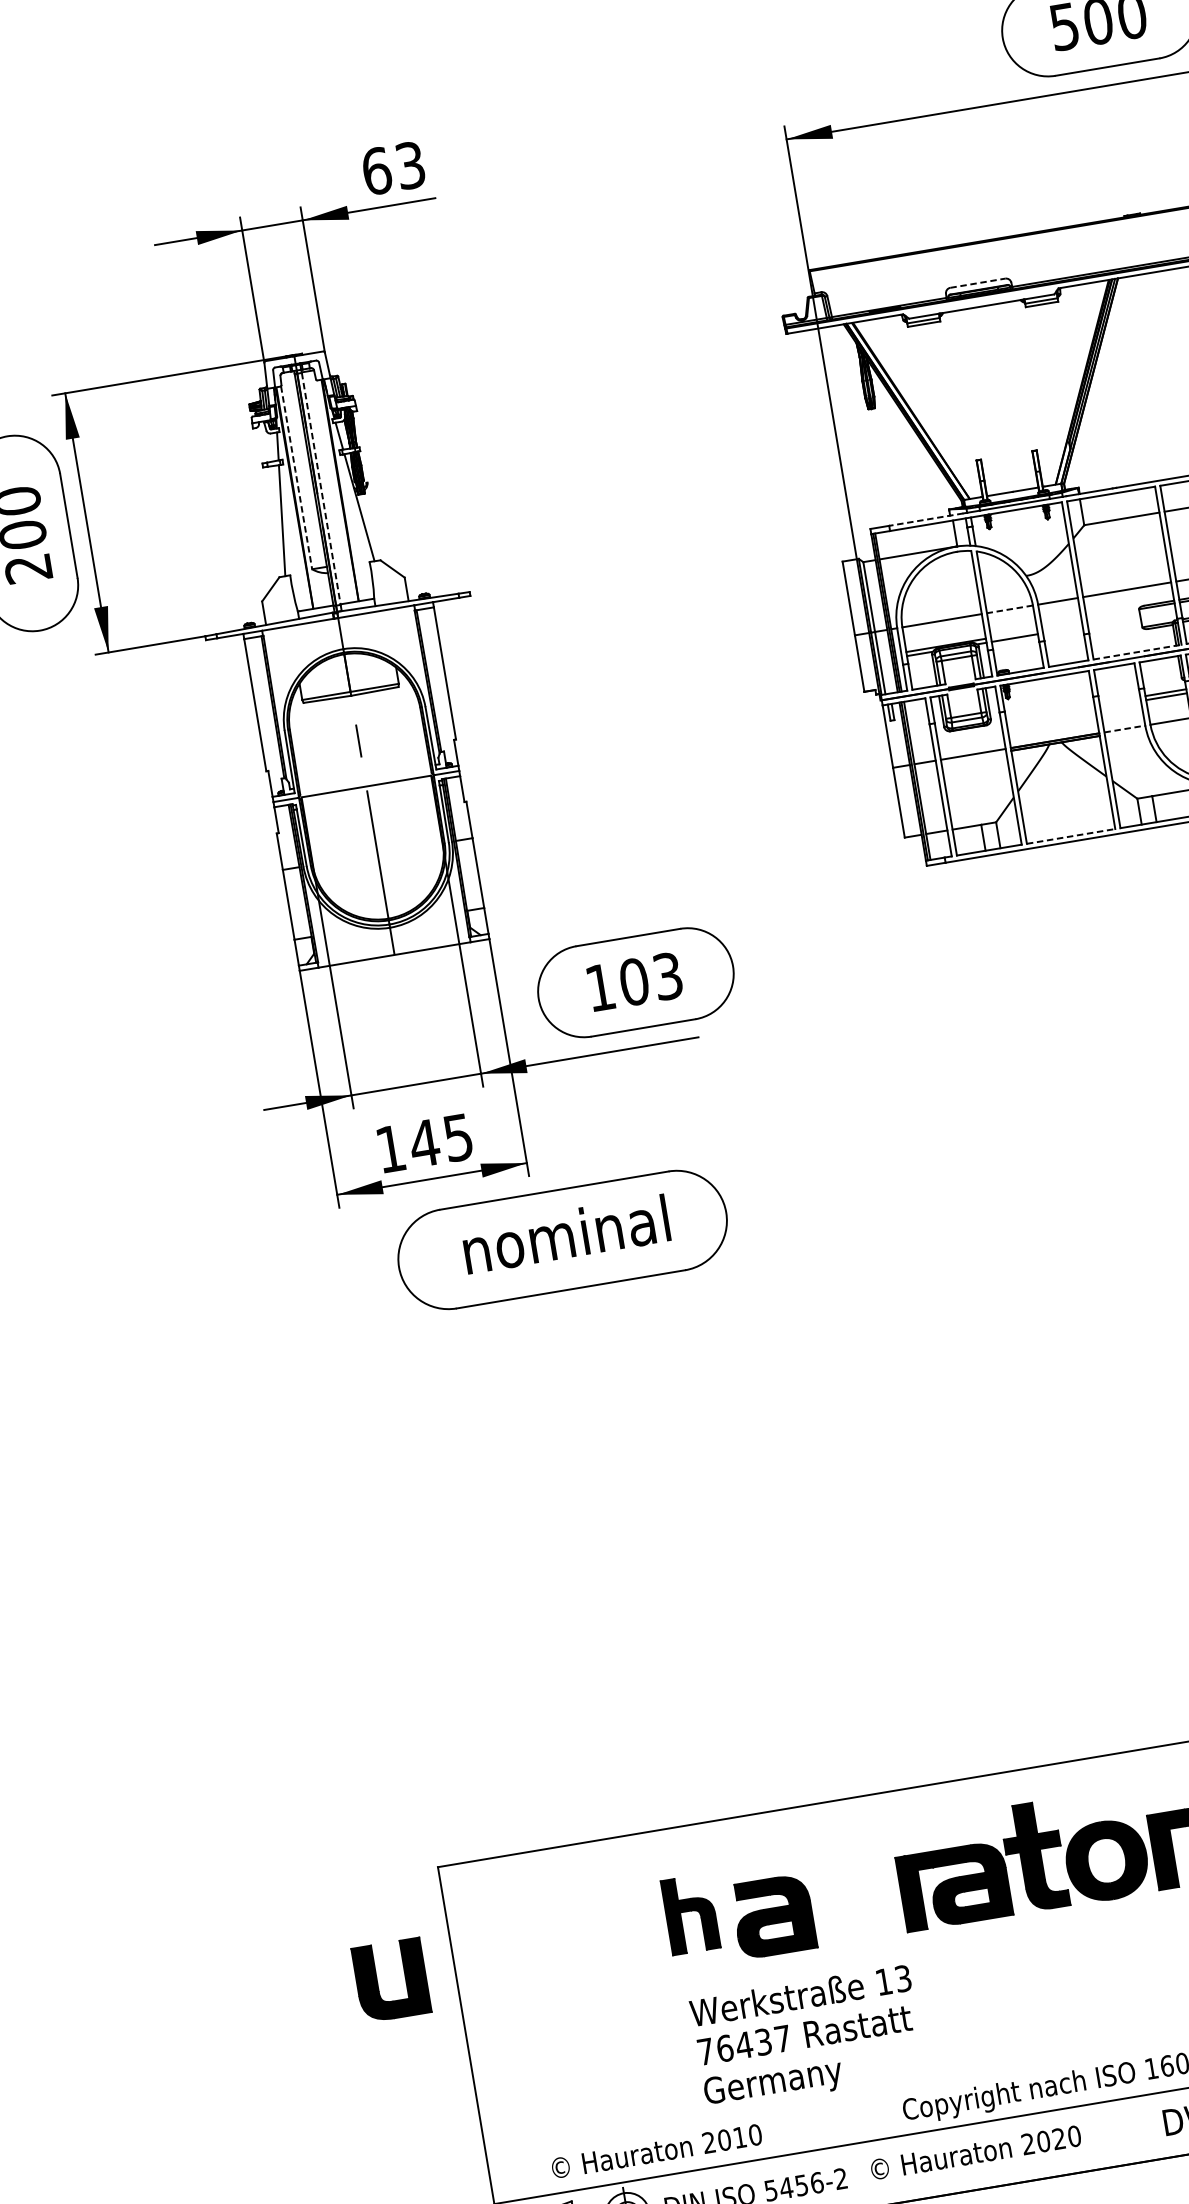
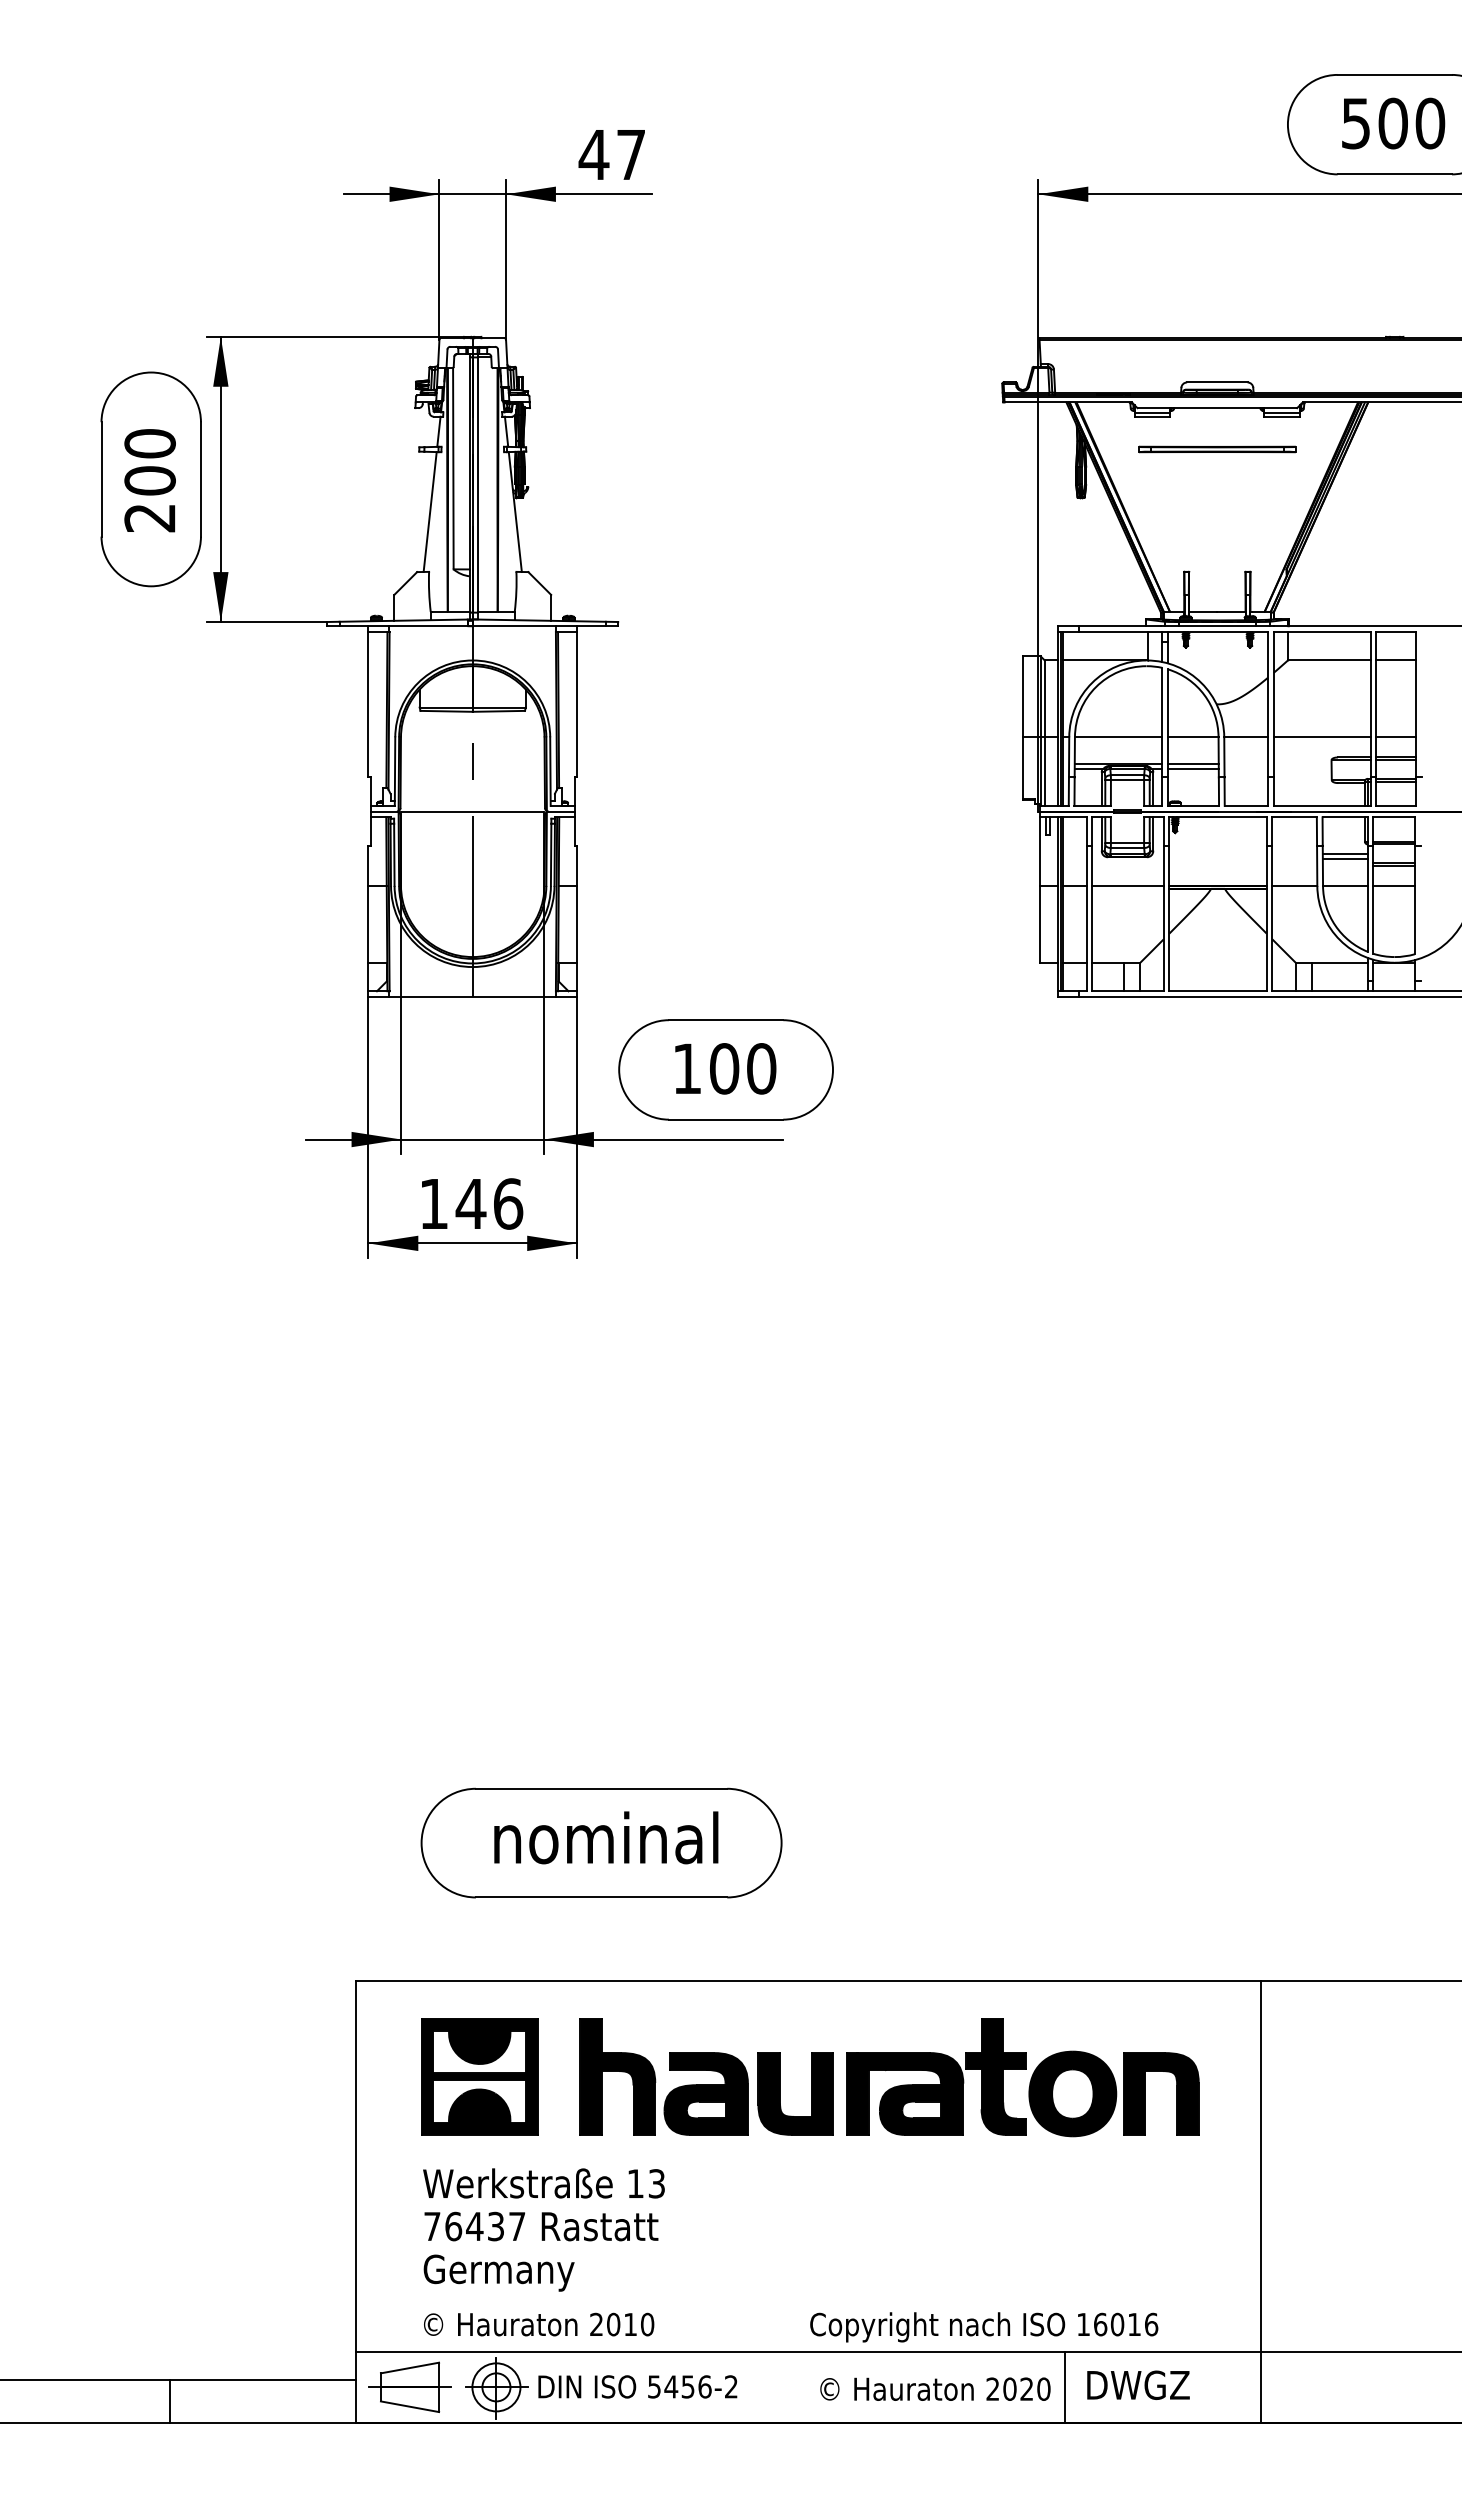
text: (392, 168) -> (611, 154), 63 -> 47
line: (978, 283) -> (1217, 382), dashed -> solid
part: (988, 344) -> (1217, 449), added
line: (296, 477) -> (453, 468), dashed -> solid
line: (321, 489) -> (477, 485), dashed -> solid
line: (926, 519) -> (1119, 626), dashed -> solid
line: (1009, 609) -> (1192, 737), dashed -> solid
line: (1014, 634) -> (1193, 764), added
line: (1137, 651) -> (1322, 805), dashed -> solid
line: (1125, 728) -> (1295, 885), dashed -> solid
line: (1071, 836) -> (1218, 991), dashed -> solid
text: (667, 976) -> (761, 1068), 103 -> 100
text: (458, 1137) -> (508, 1203), 145 -> 146
part: (562, 1239) -> (601, 1842), moved
part: (690, 1914) -> (617, 2076), size x1.43
part: (564, 1935) -> (479, 2076), added
part: (377, 1982) -> (780, 2093), moved
text: (807, 2037) -> (543, 2229), moved
line: (1144, 2128) -> (1065, 2387), added
text: (975, 2152) -> (935, 2388), moved

